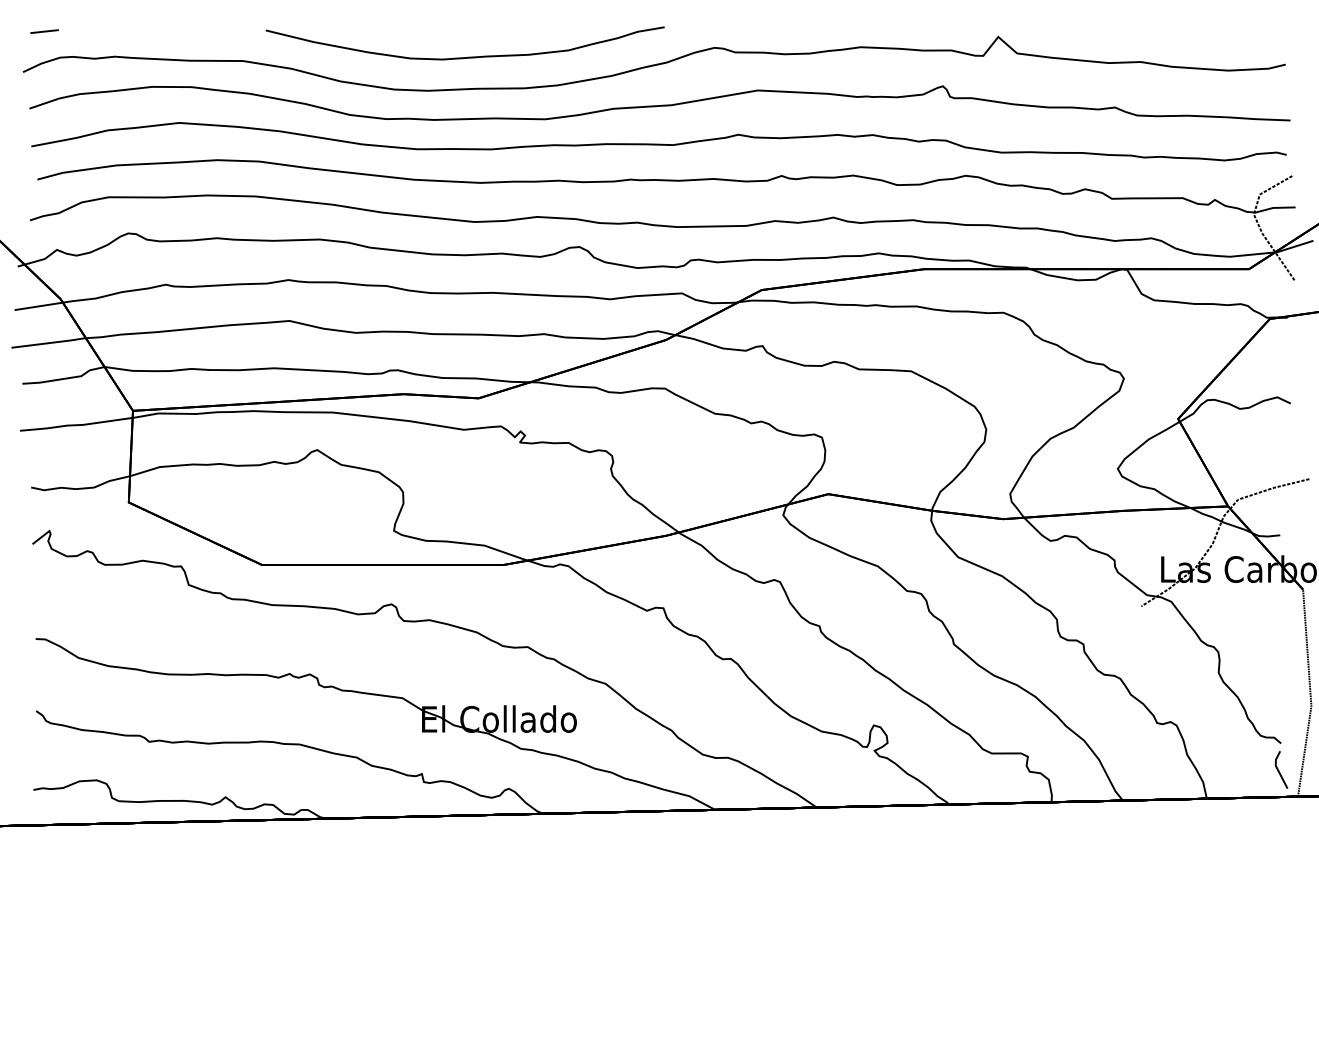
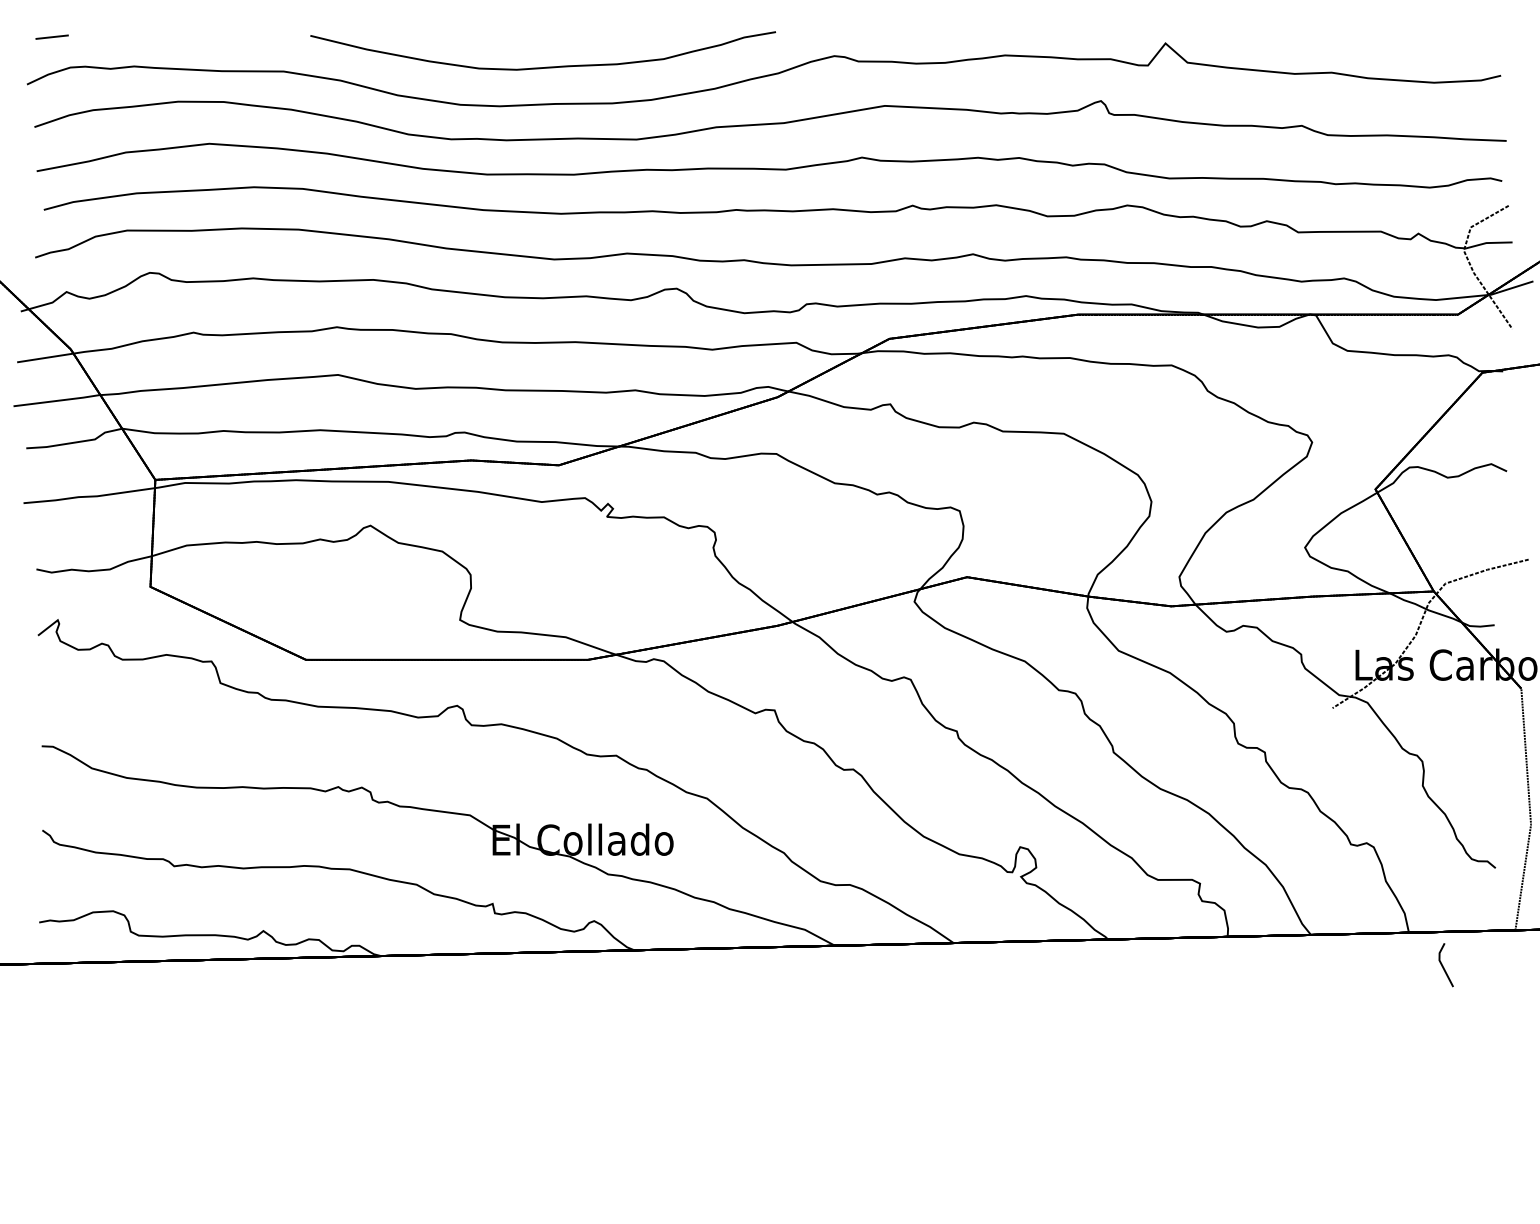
line: (1279, 770) -> (1443, 965), moved

